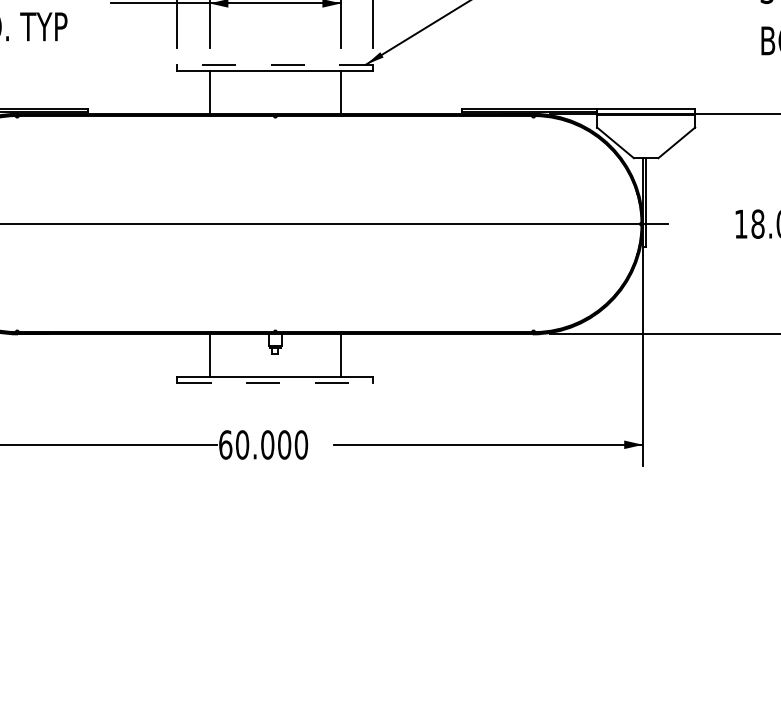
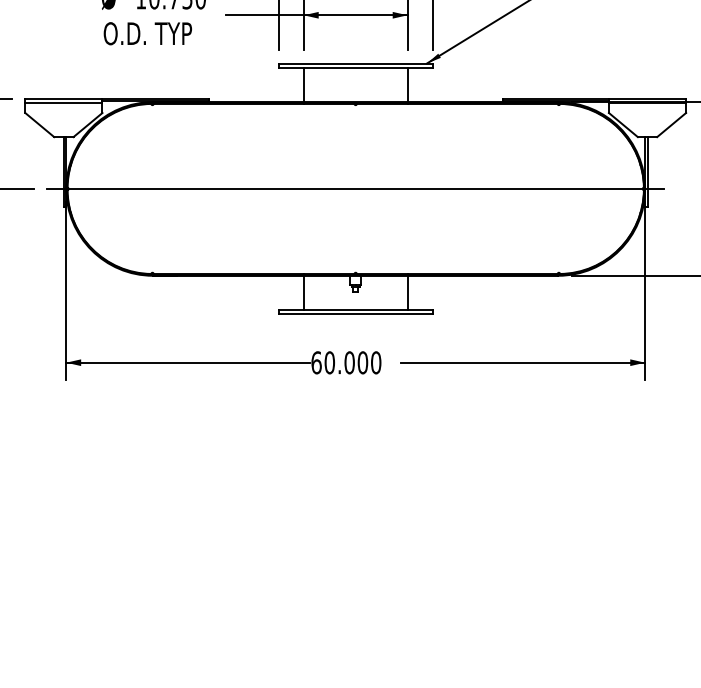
line: (275, 64) -> (355, 63), dashed -> solid
line: (276, 383) -> (356, 314), dashed -> solid

